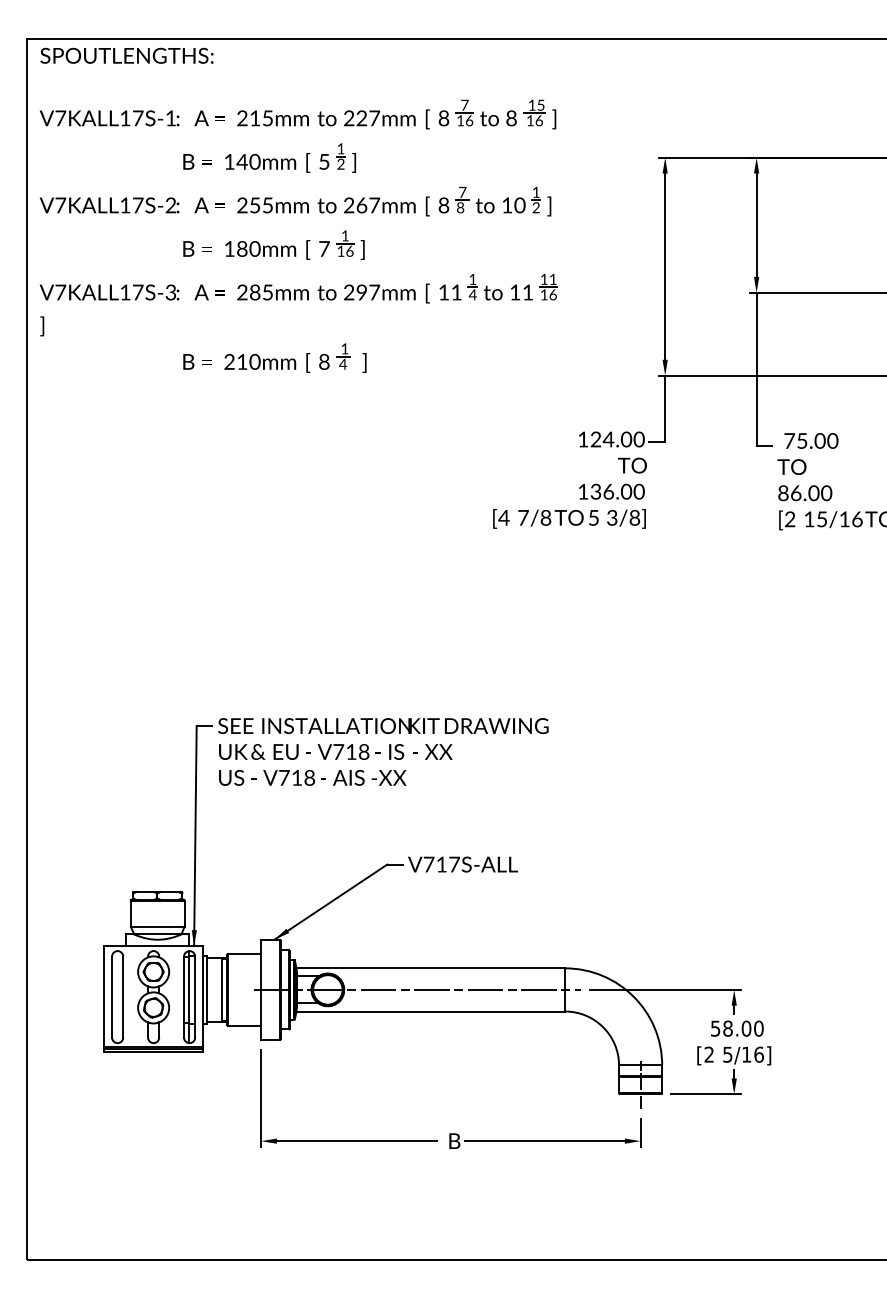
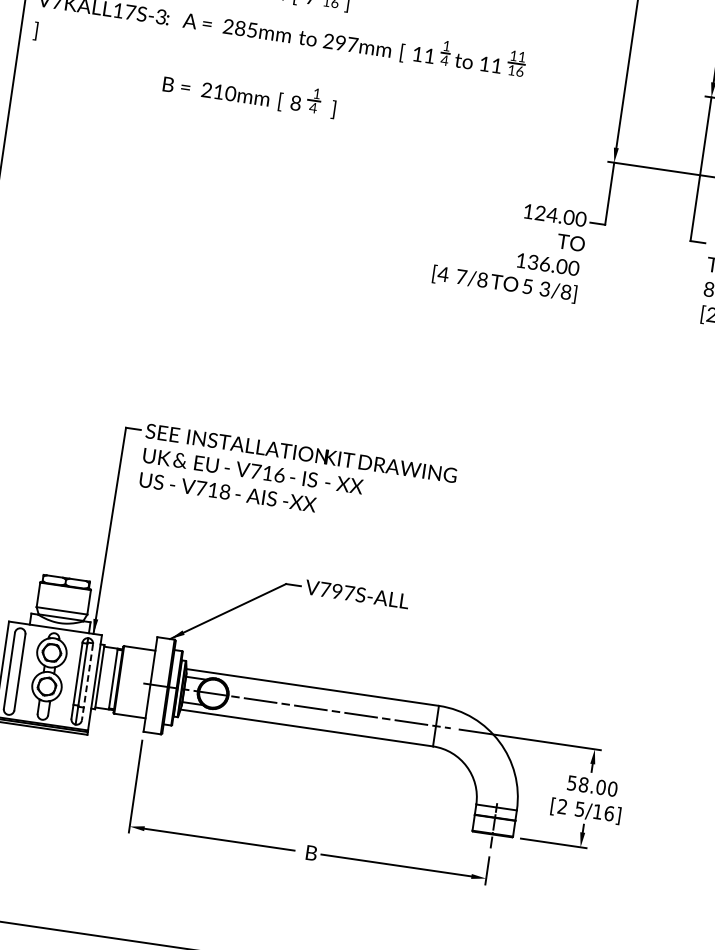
text: (364, 751) -> (280, 474), V718 -> V716
text: (441, 864) -> (337, 591), V717S-ALL -> V797S-ALL
line: (195, 997) -> (87, 682), solid -> dashed

